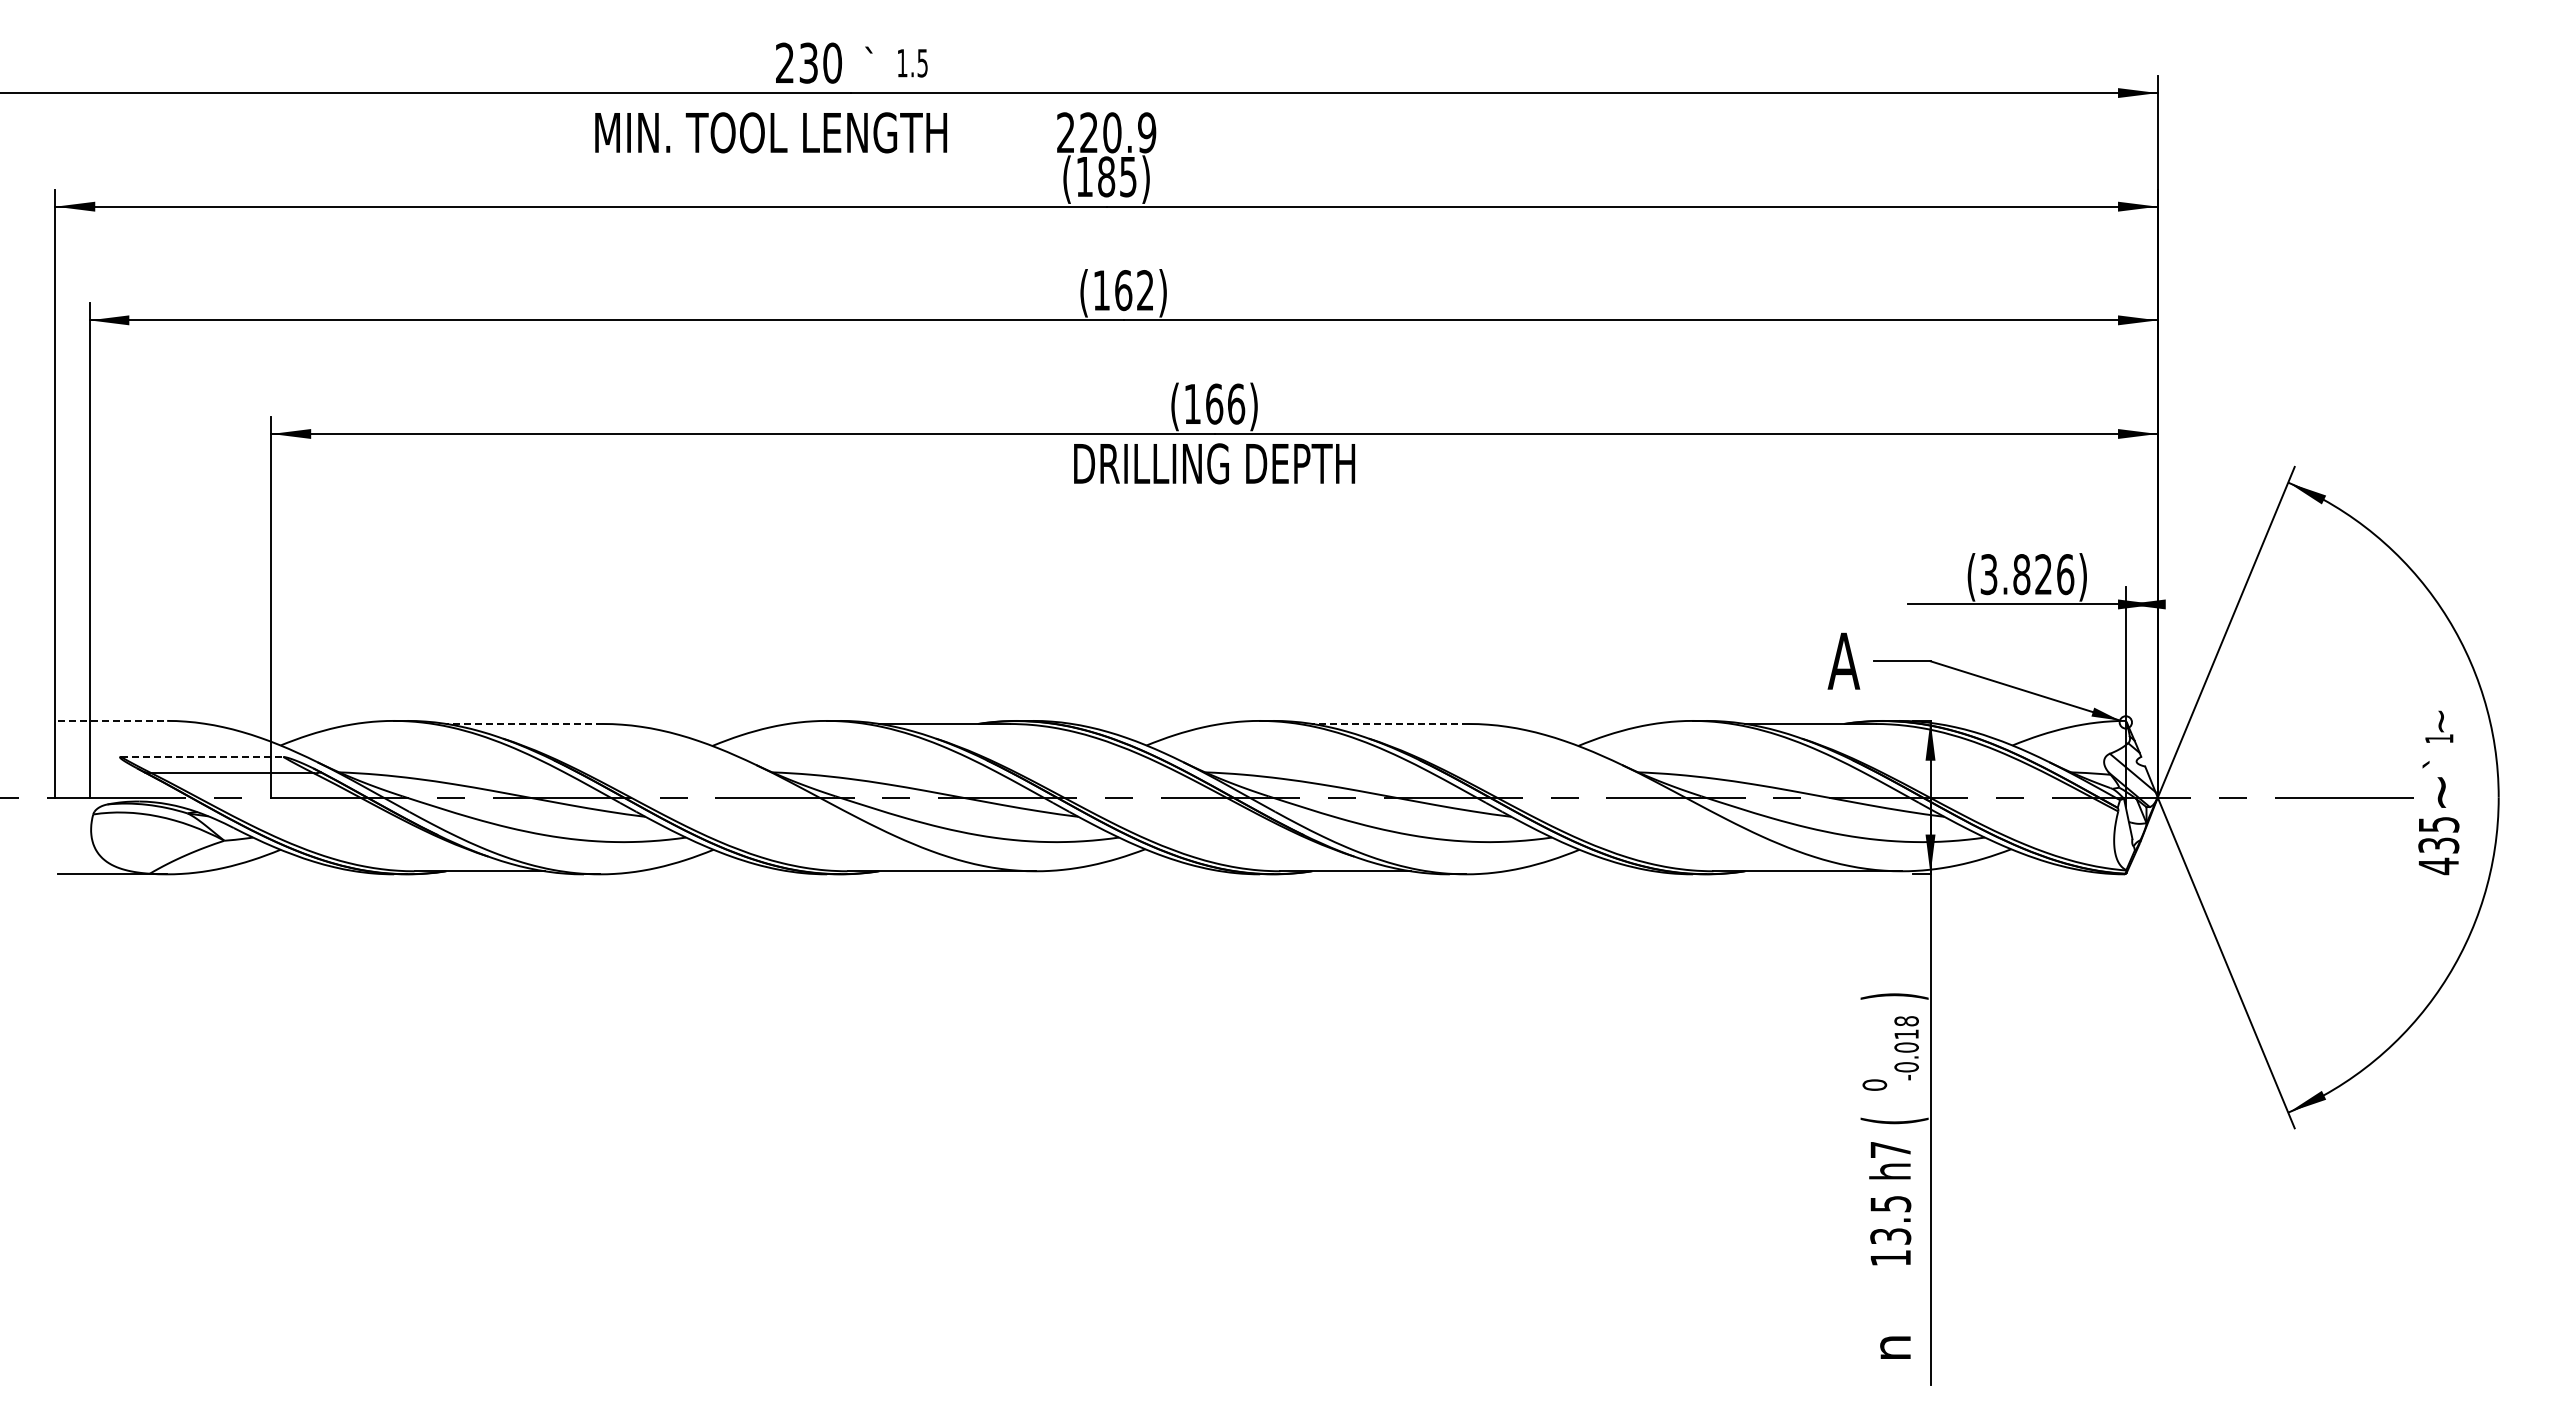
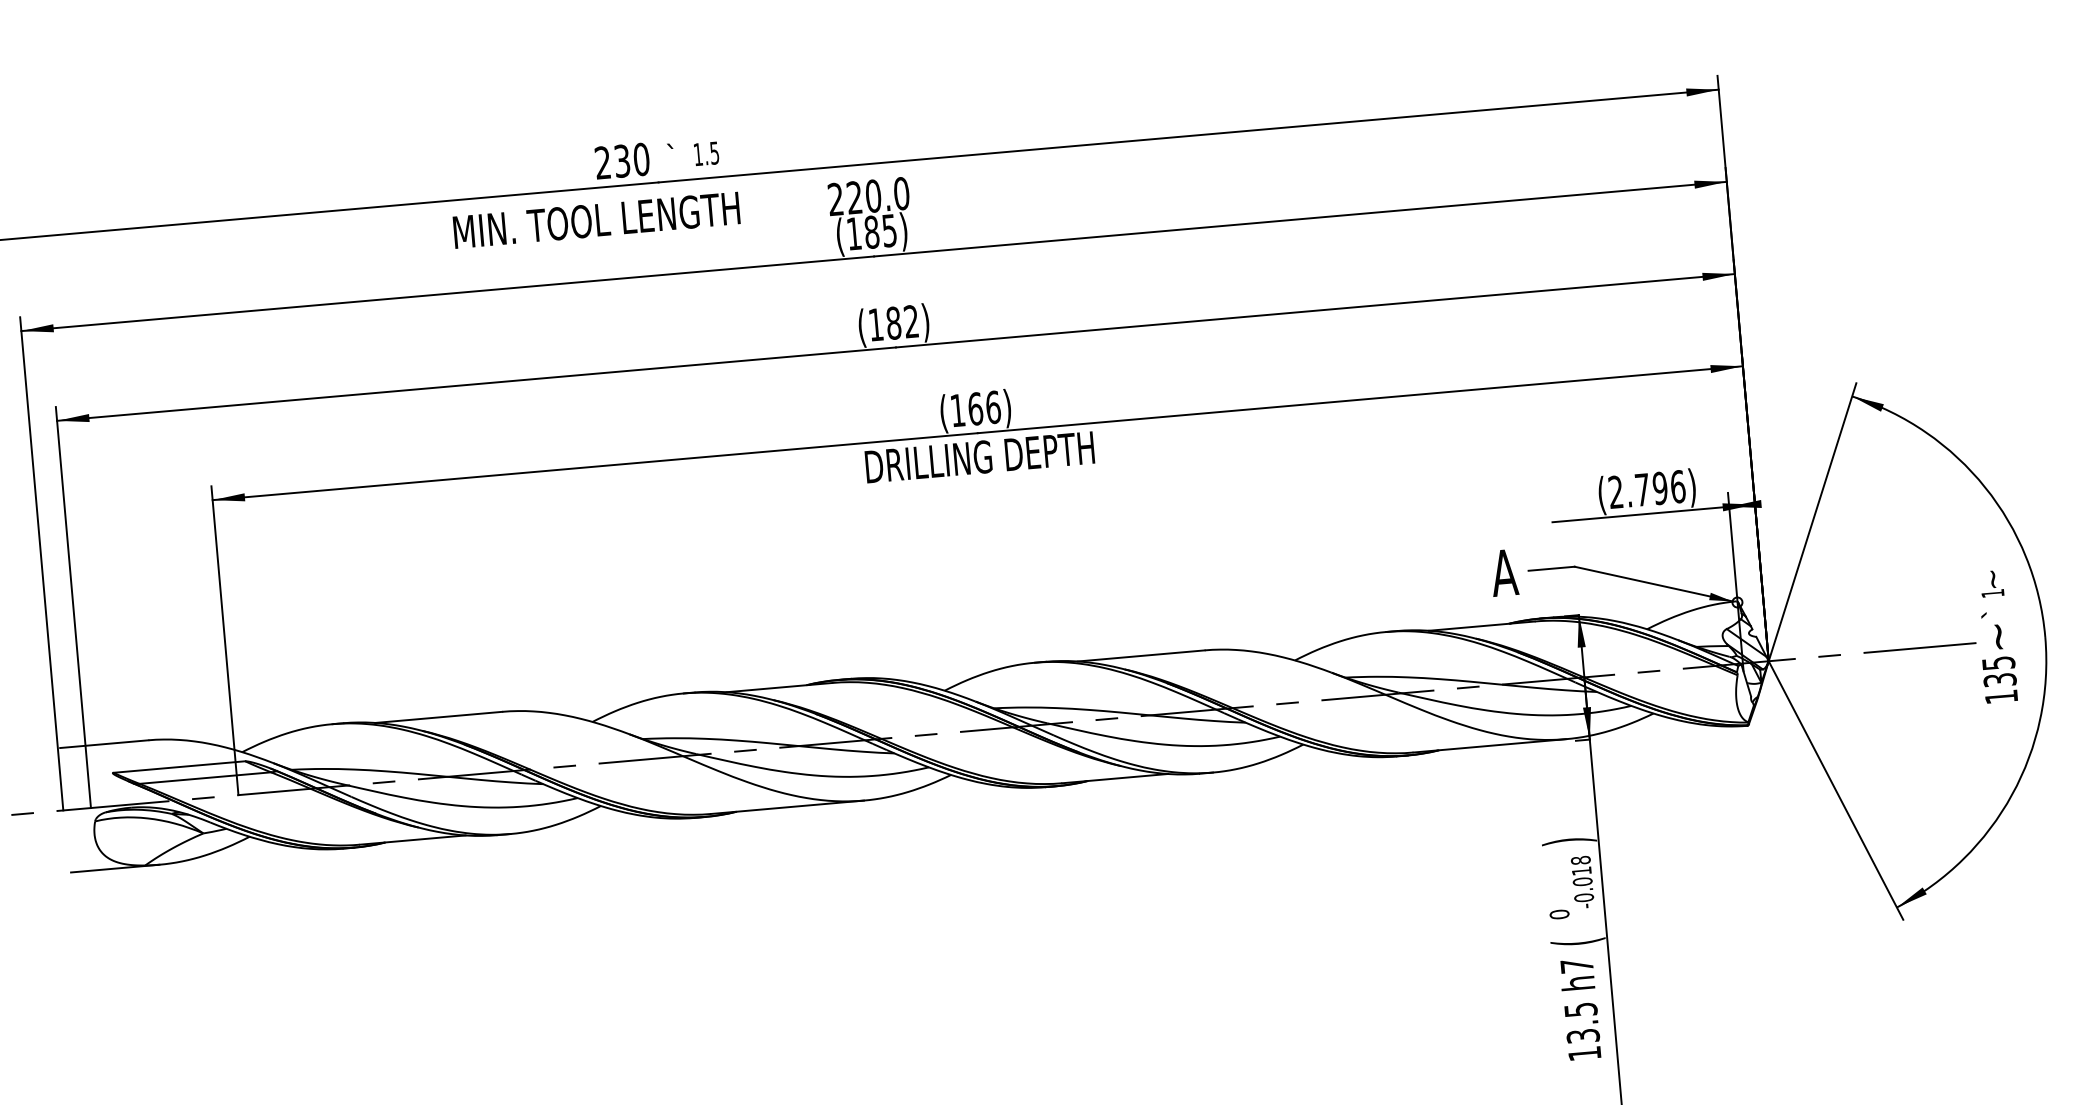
text: (1147, 132) -> (901, 193), 220.9 -> 220.0
text: (1123, 290) -> (893, 323), (162) -> (182)
text: (2016, 574) -> (1638, 490), (3.826) -> (2.796)
line: (113, 720) -> (104, 743), dashed -> solid
line: (524, 724) -> (438, 717), dashed -> solid
line: (1390, 724) -> (1141, 656), dashed -> solid
line: (202, 756) -> (179, 766), dashed -> solid
text: (2438, 866) -> (2001, 697), 435 -> 135

